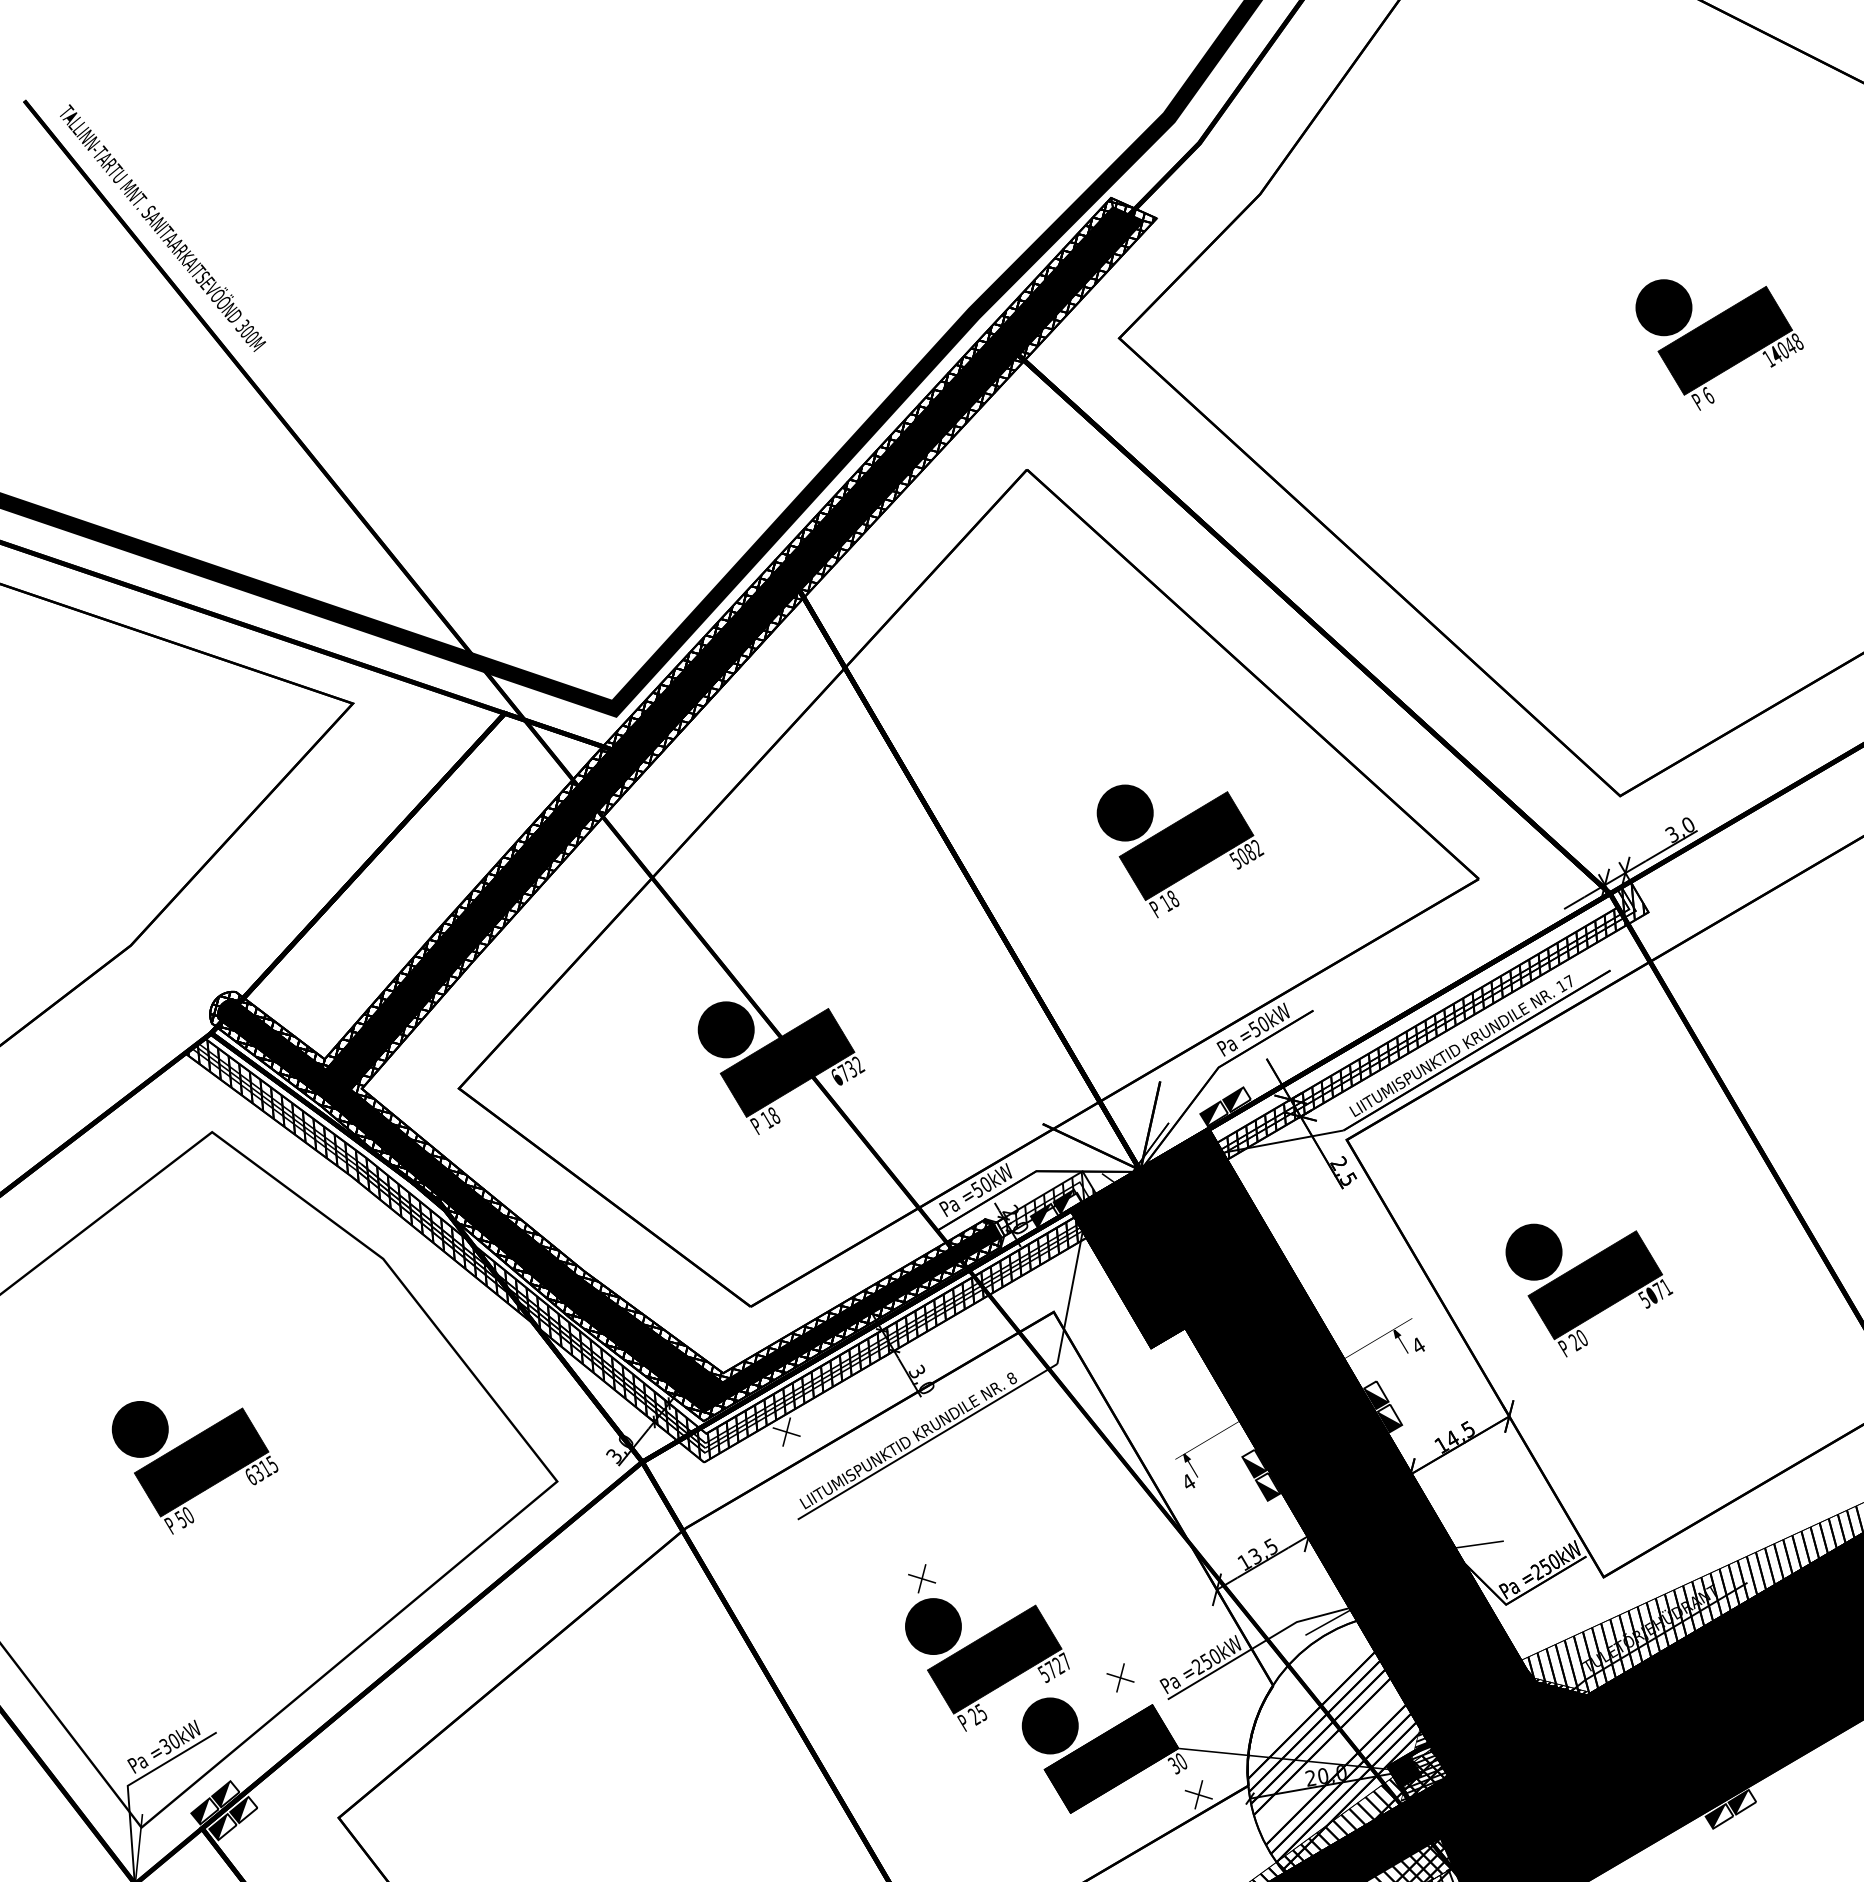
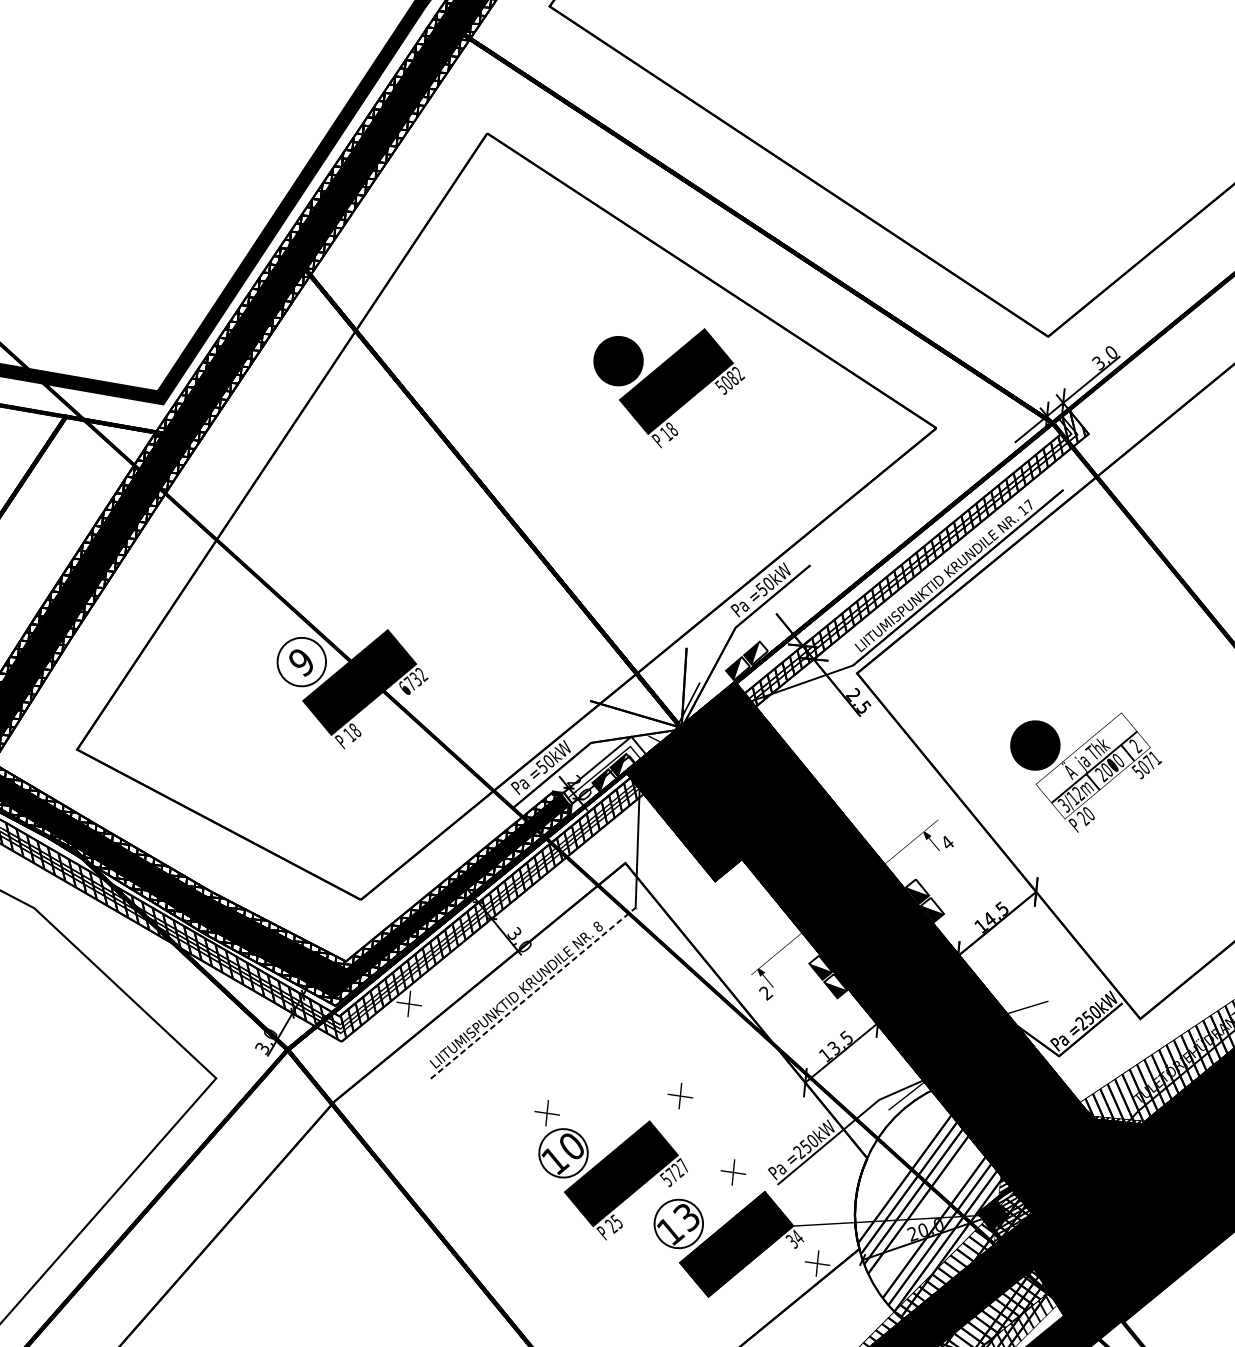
part: (1180, 851) -> (671, 387), moved
fill: (725, 1029) -> (301, 661), removed
hatch: (1049, 1202) -> (606, 768), removed
fill: (1594, 1284) -> (1092, 765), removed
line: (928, 1441) -> (533, 992), solid -> dashed
text: (1188, 1482) -> (765, 993), 4 -> 2
part: (1074, 1582) -> (680, 1095), added
fill: (932, 1626) -> (562, 1153), removed
fill: (1049, 1725) -> (678, 1223), removed
text: (1181, 1760) -> (797, 1236), 30 -> 34

